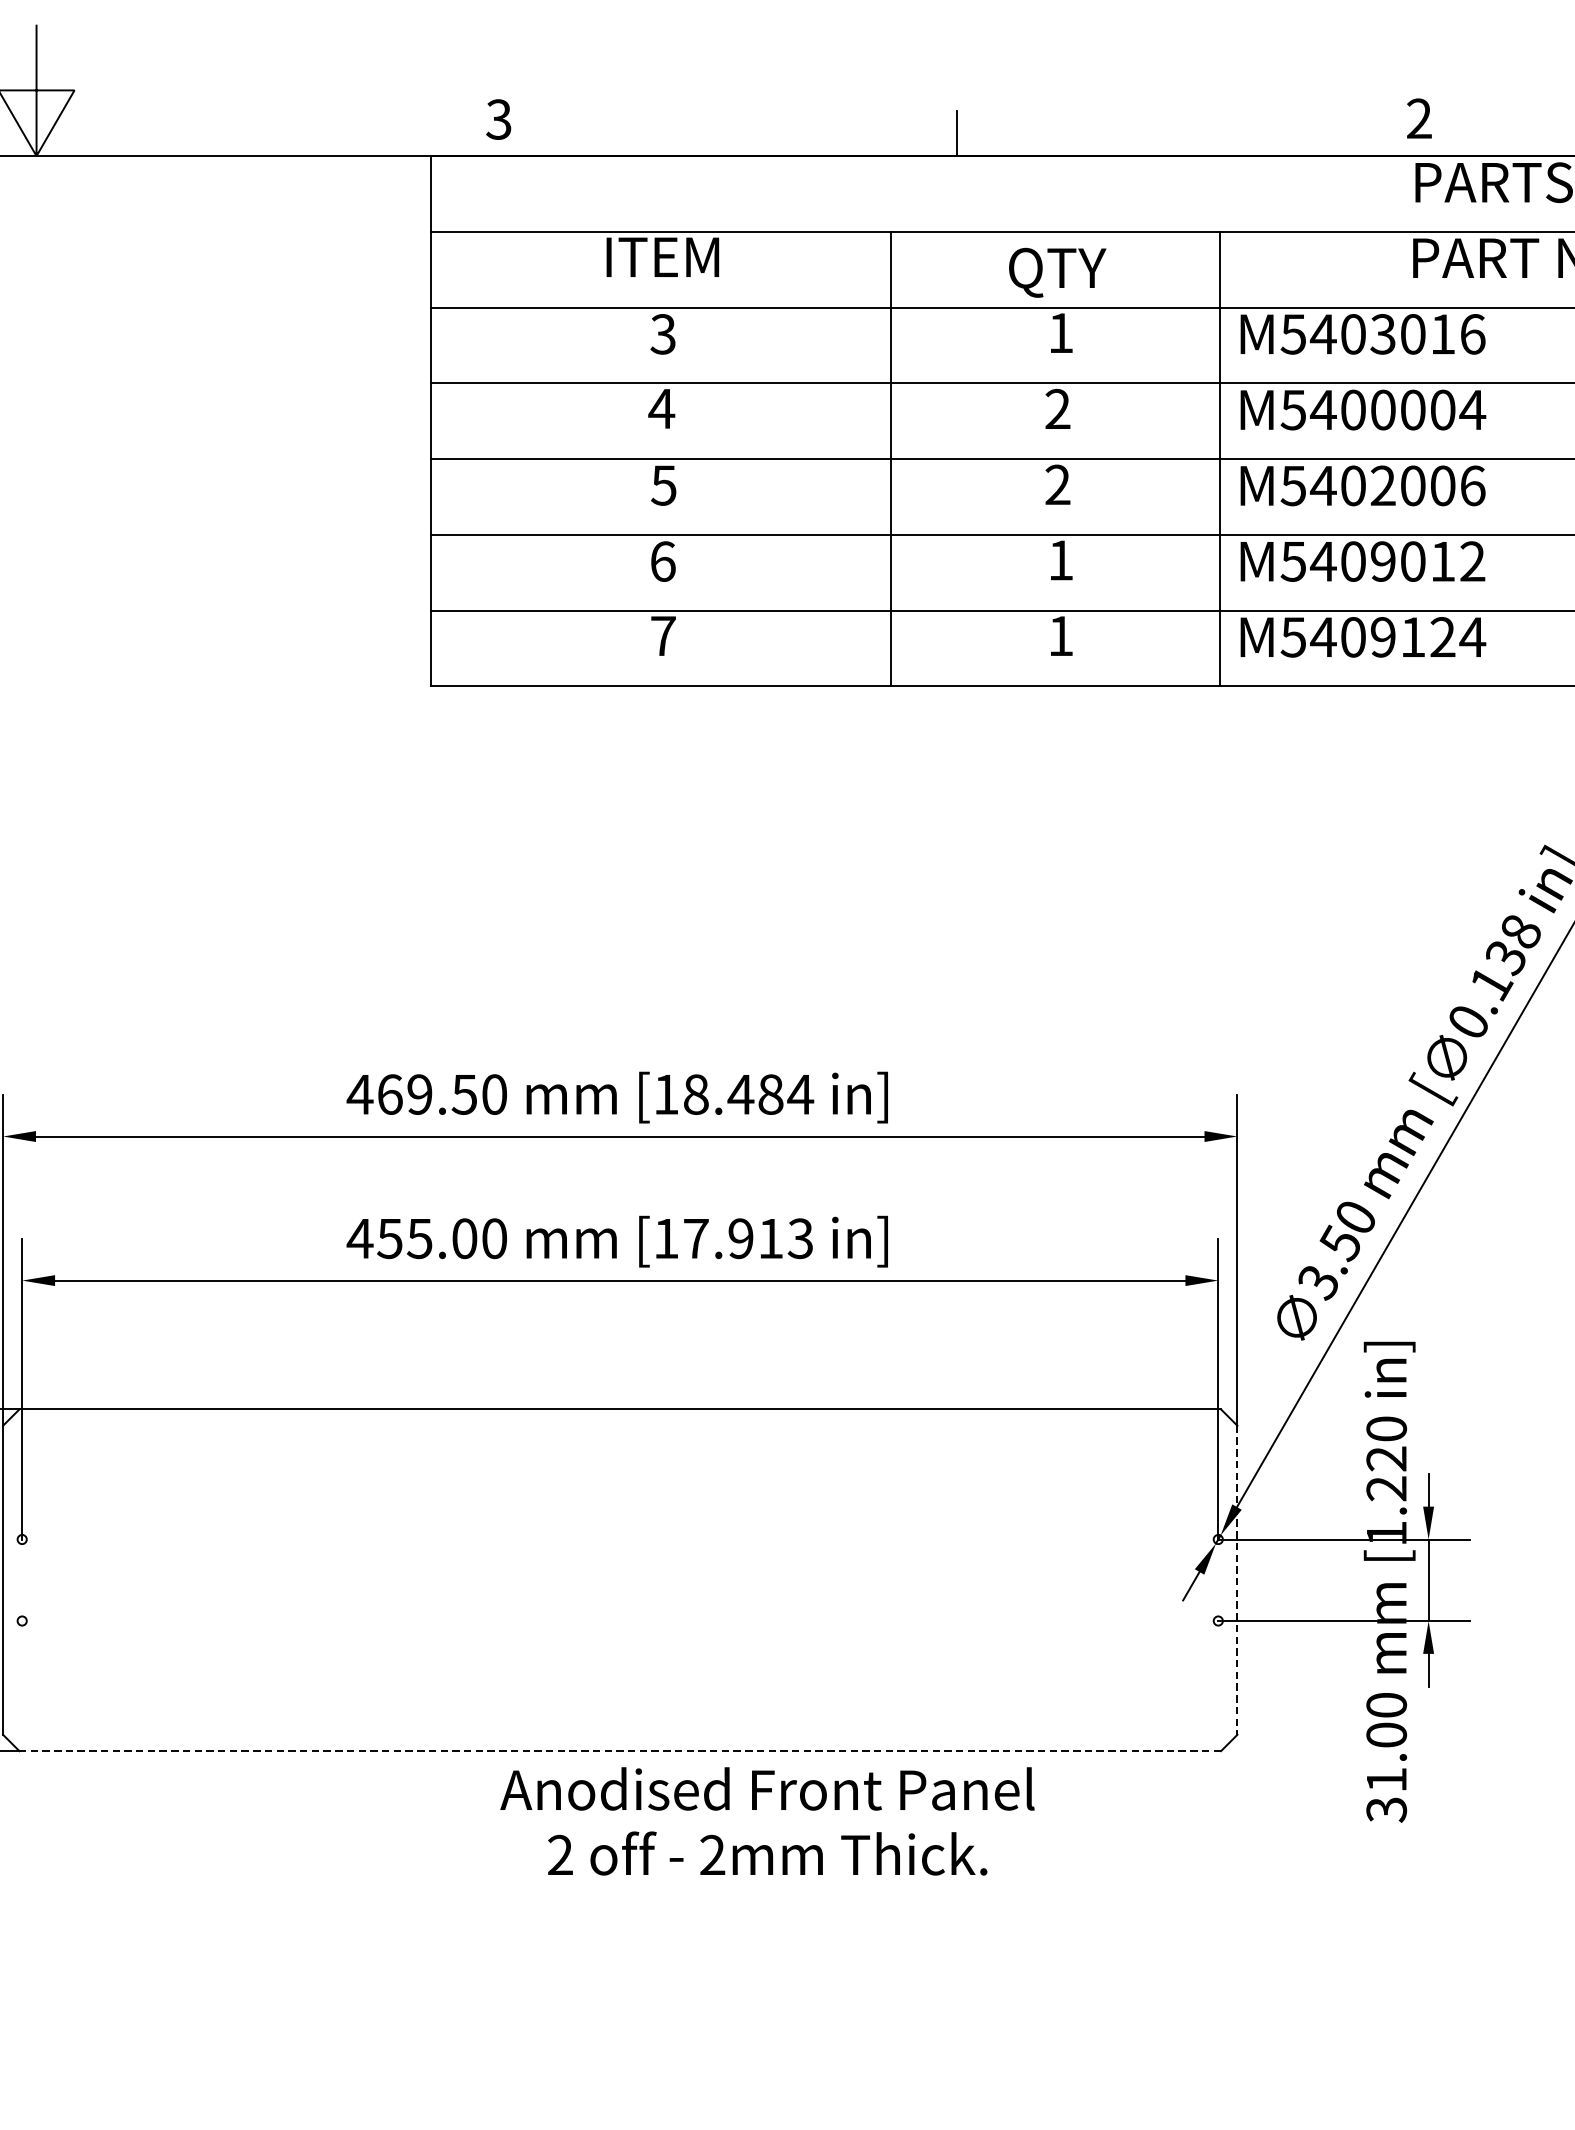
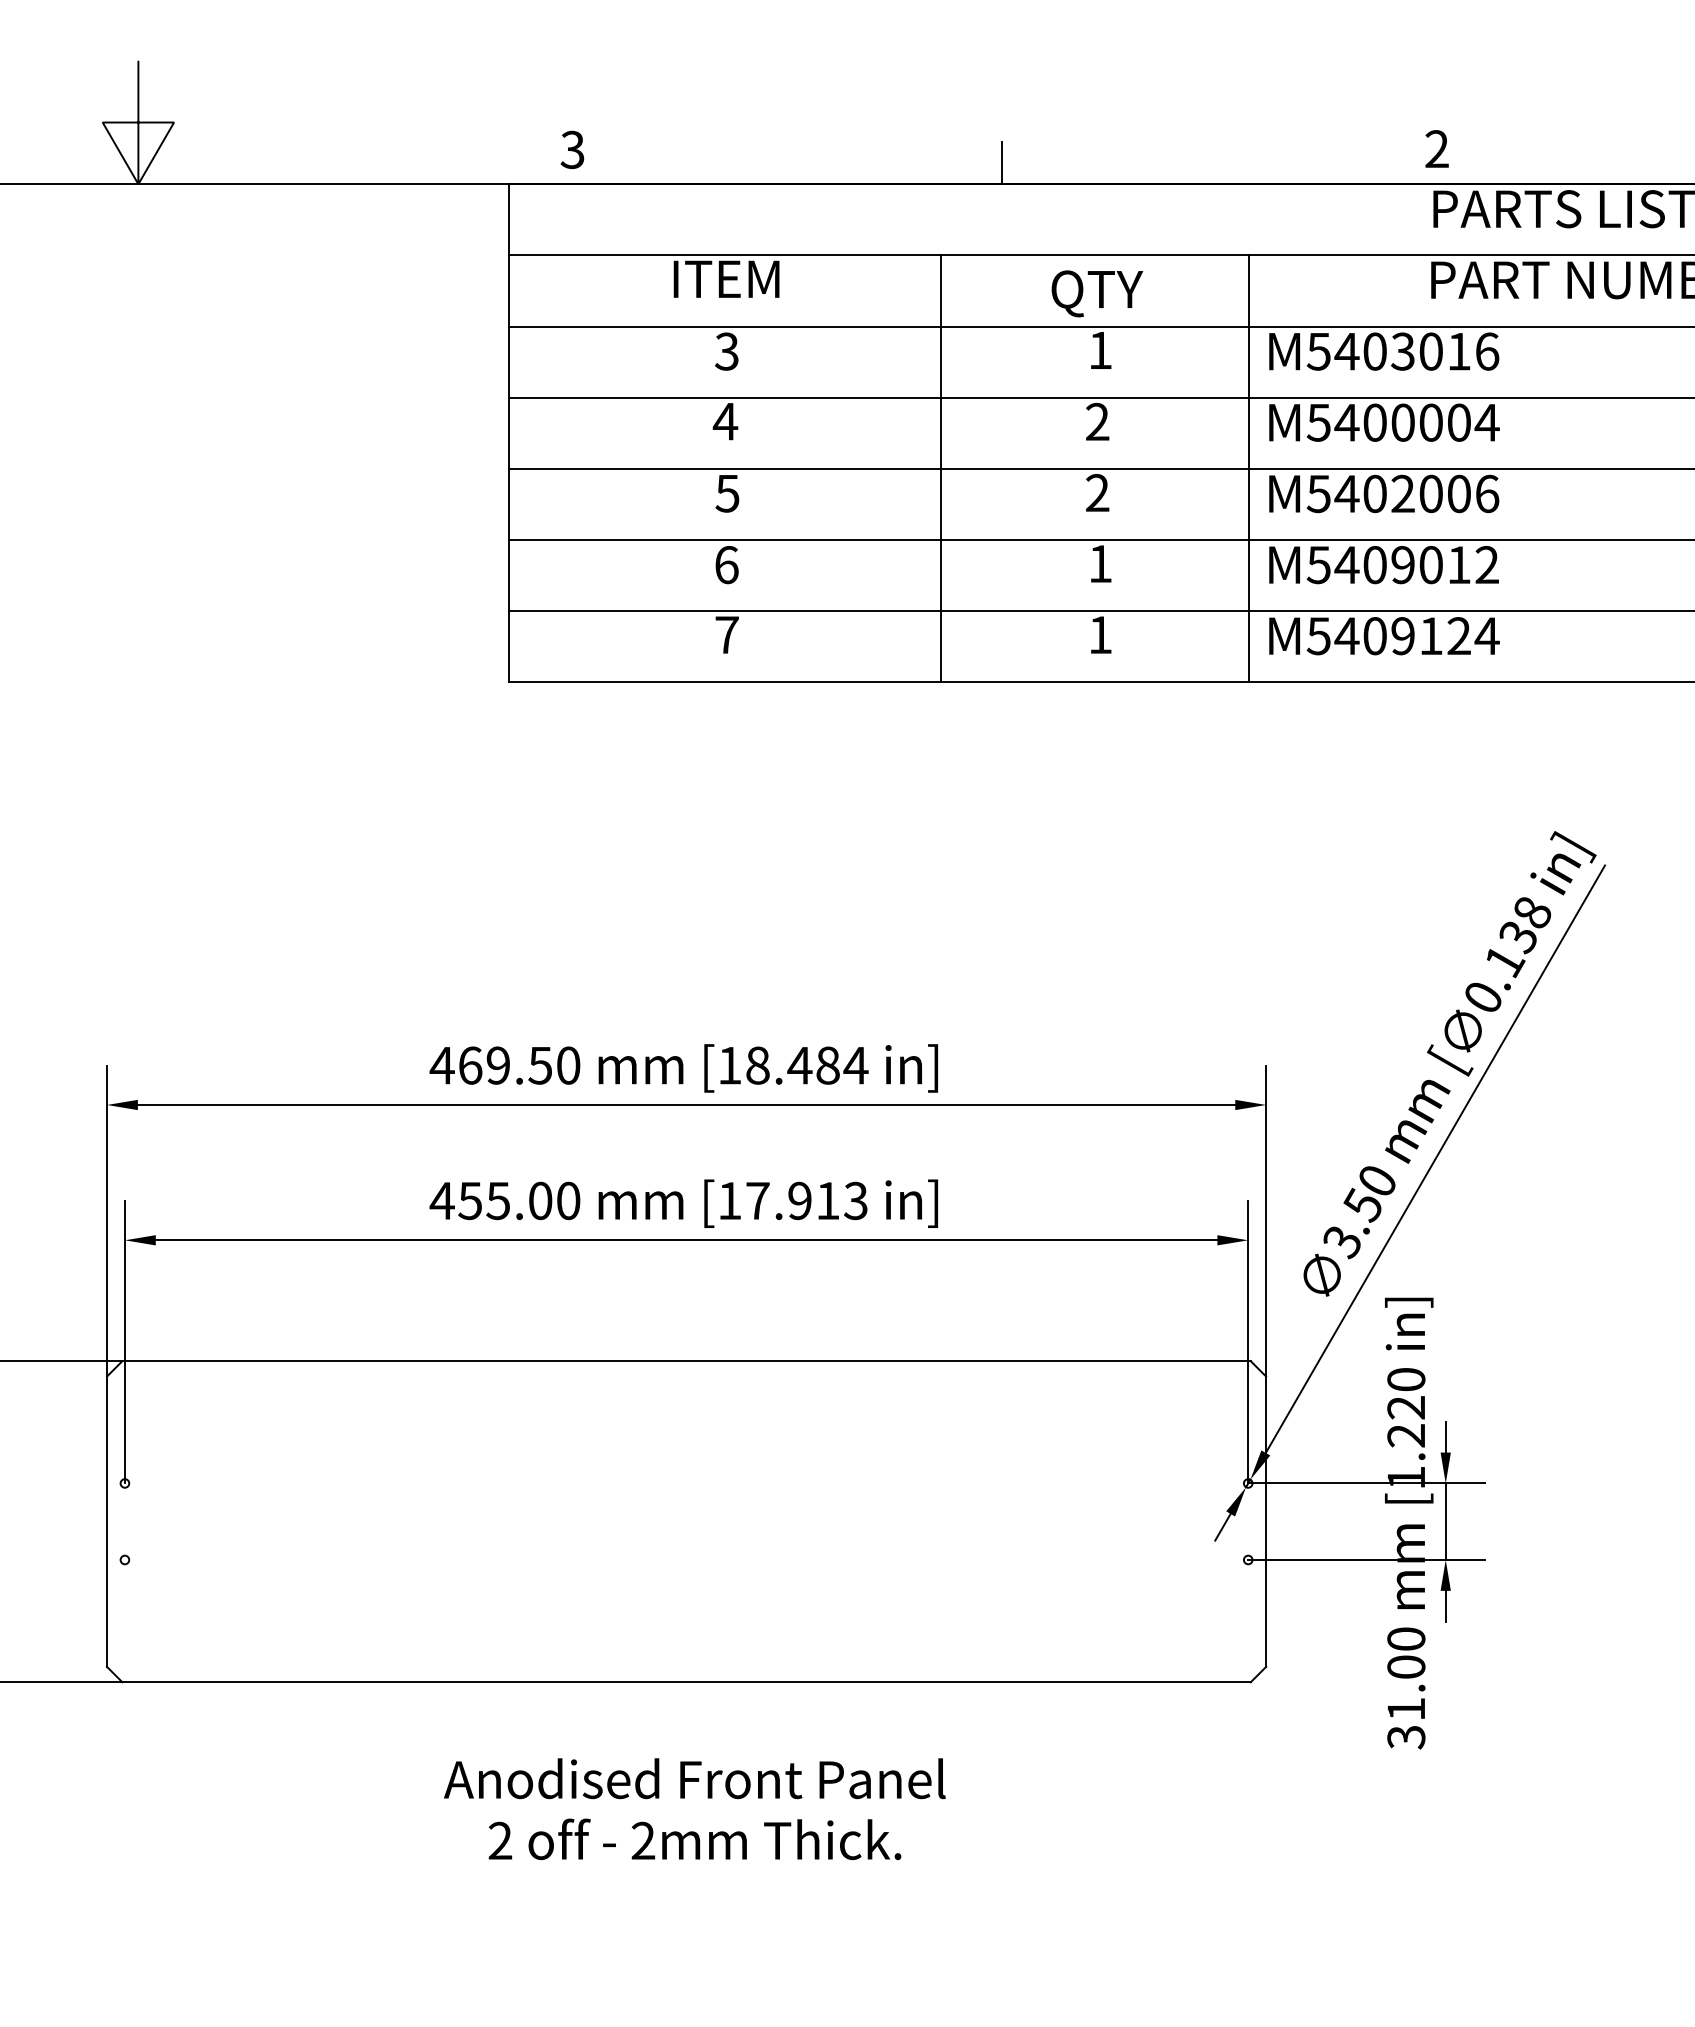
line: (1237, 1581) -> (1266, 1522), dashed -> solid
line: (620, 1751) -> (686, 1682), dashed -> solid
text: (767, 1821) -> (694, 1809), moved

